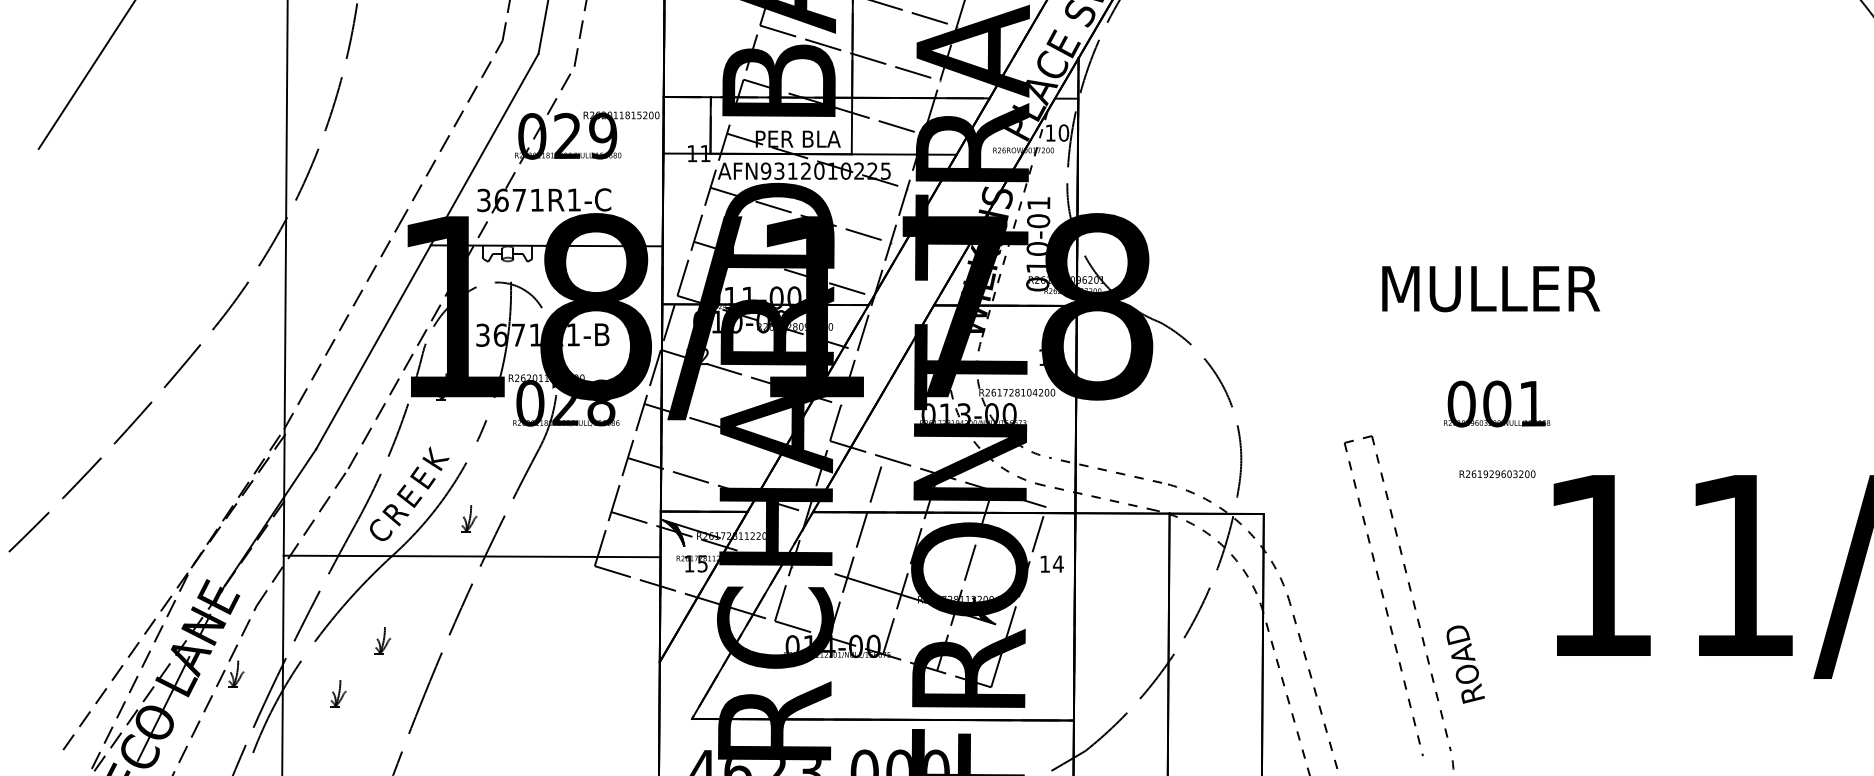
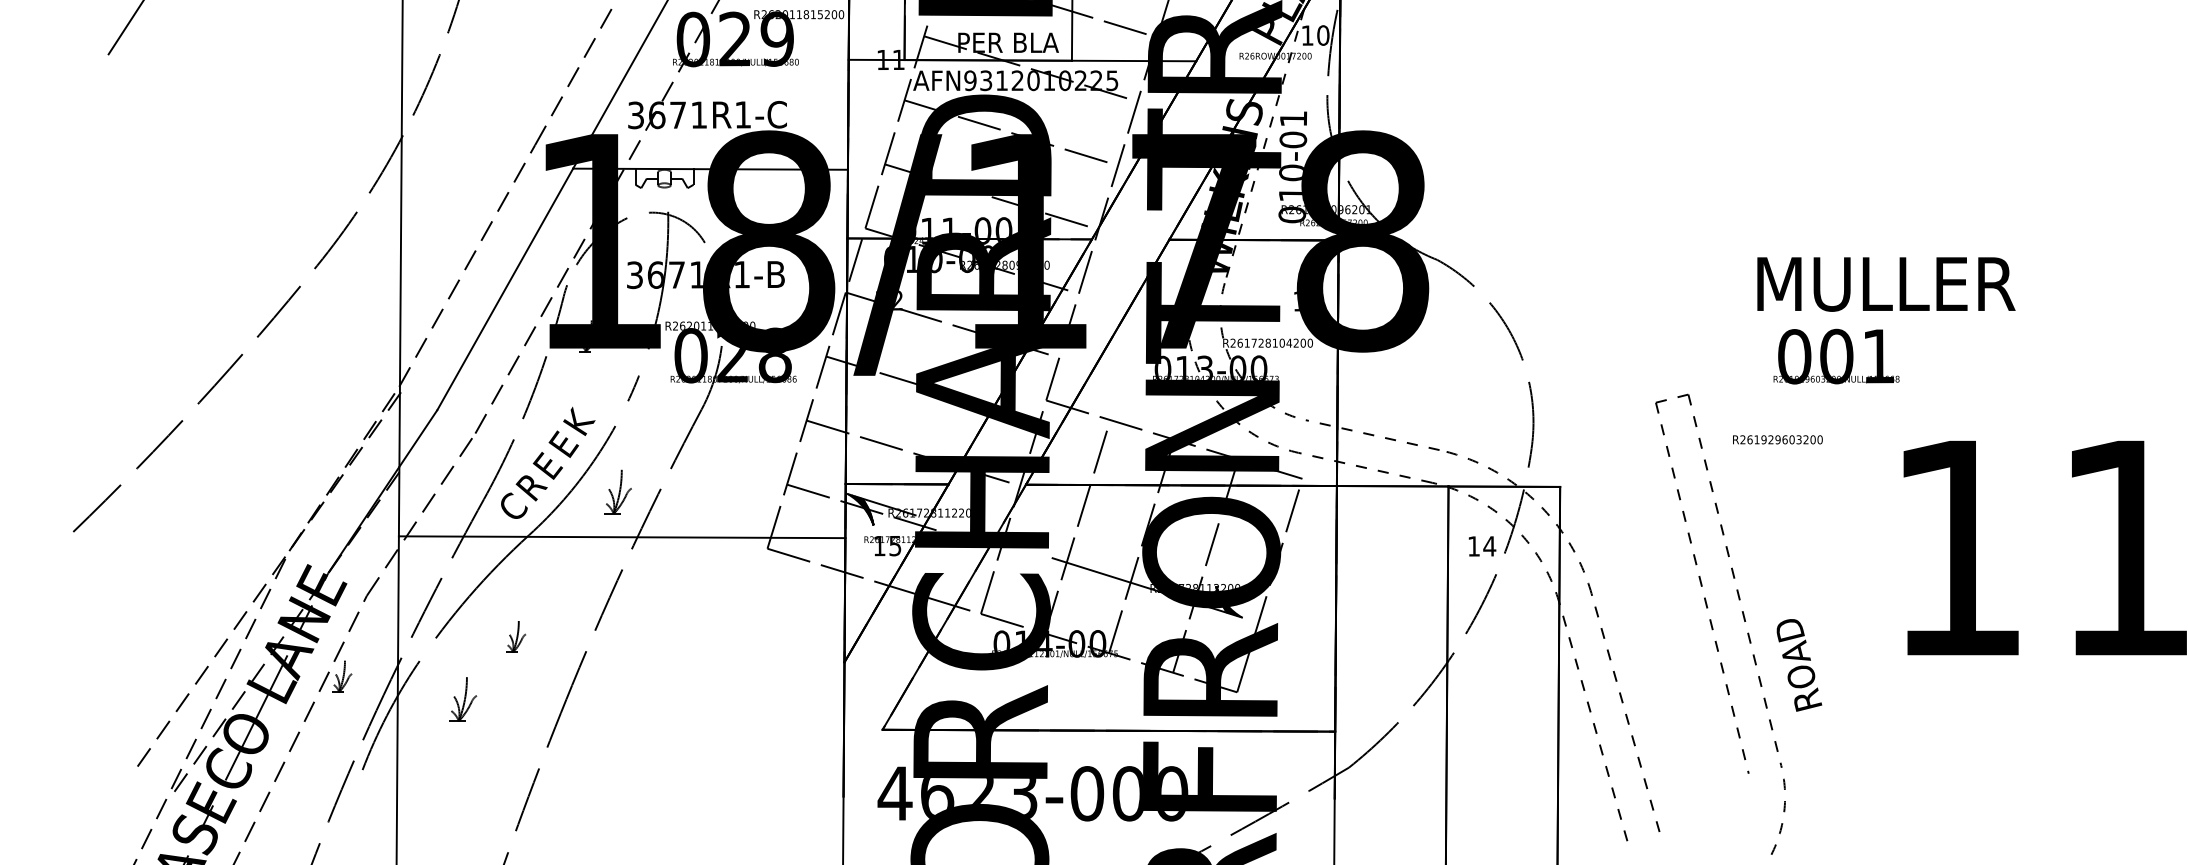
text: (1491, 289) -> (1886, 284), moved
text: (1497, 474) -> (1777, 440), moved
part: (469, 518) -> (618, 492), size x1.4
text: (1051, 563) -> (1481, 545), moved
part: (338, 693) -> (463, 699), size x1.4

